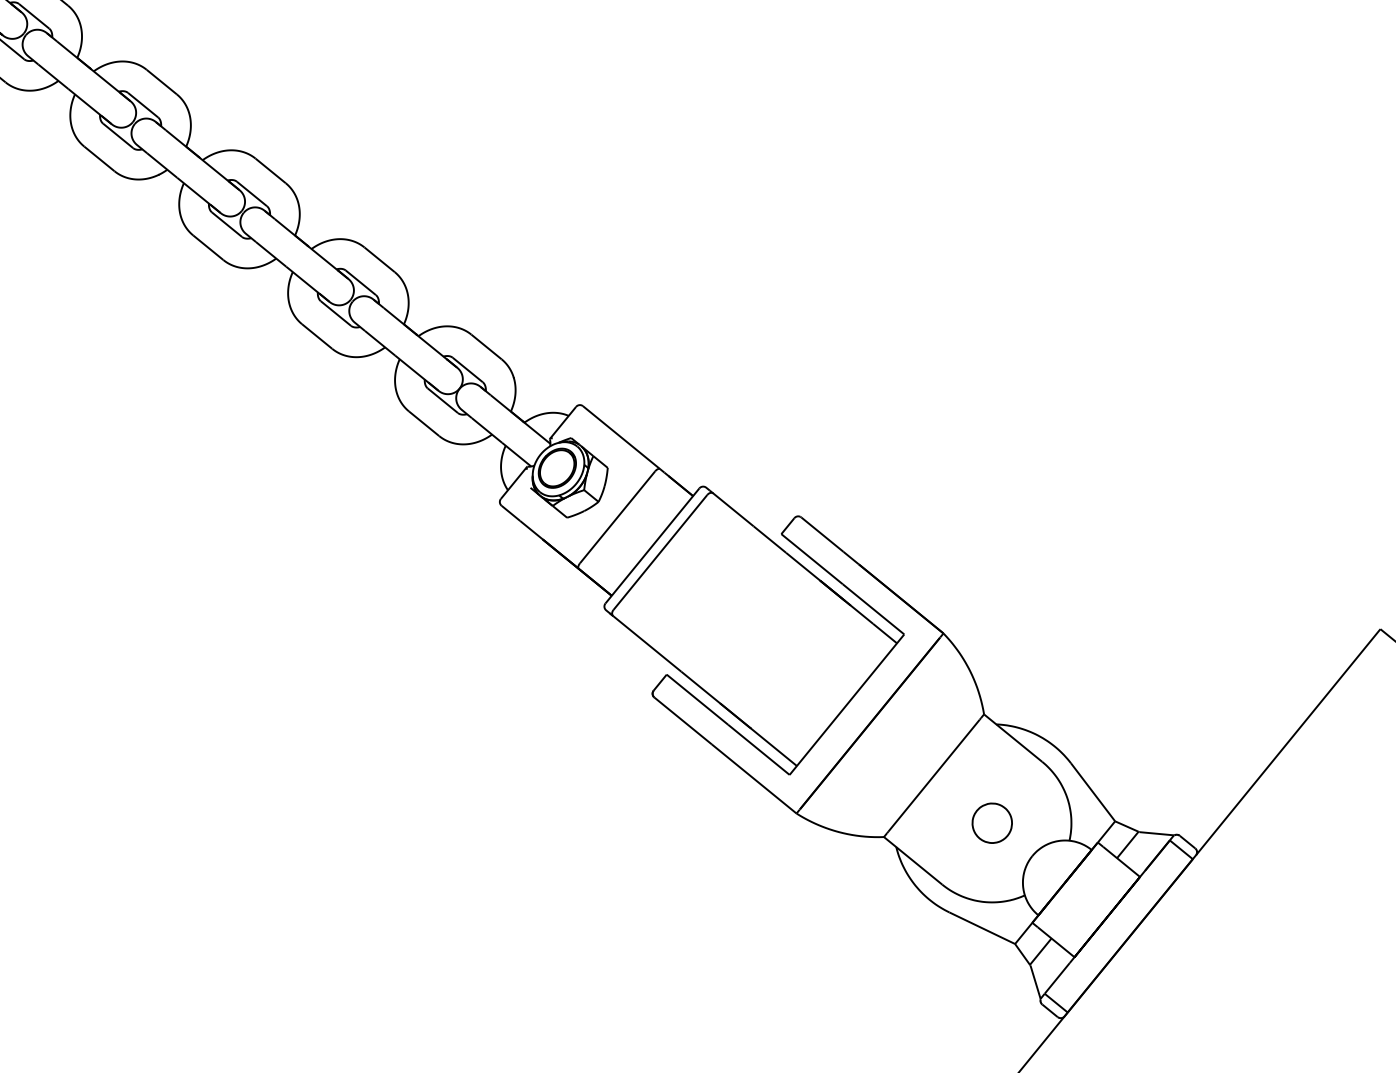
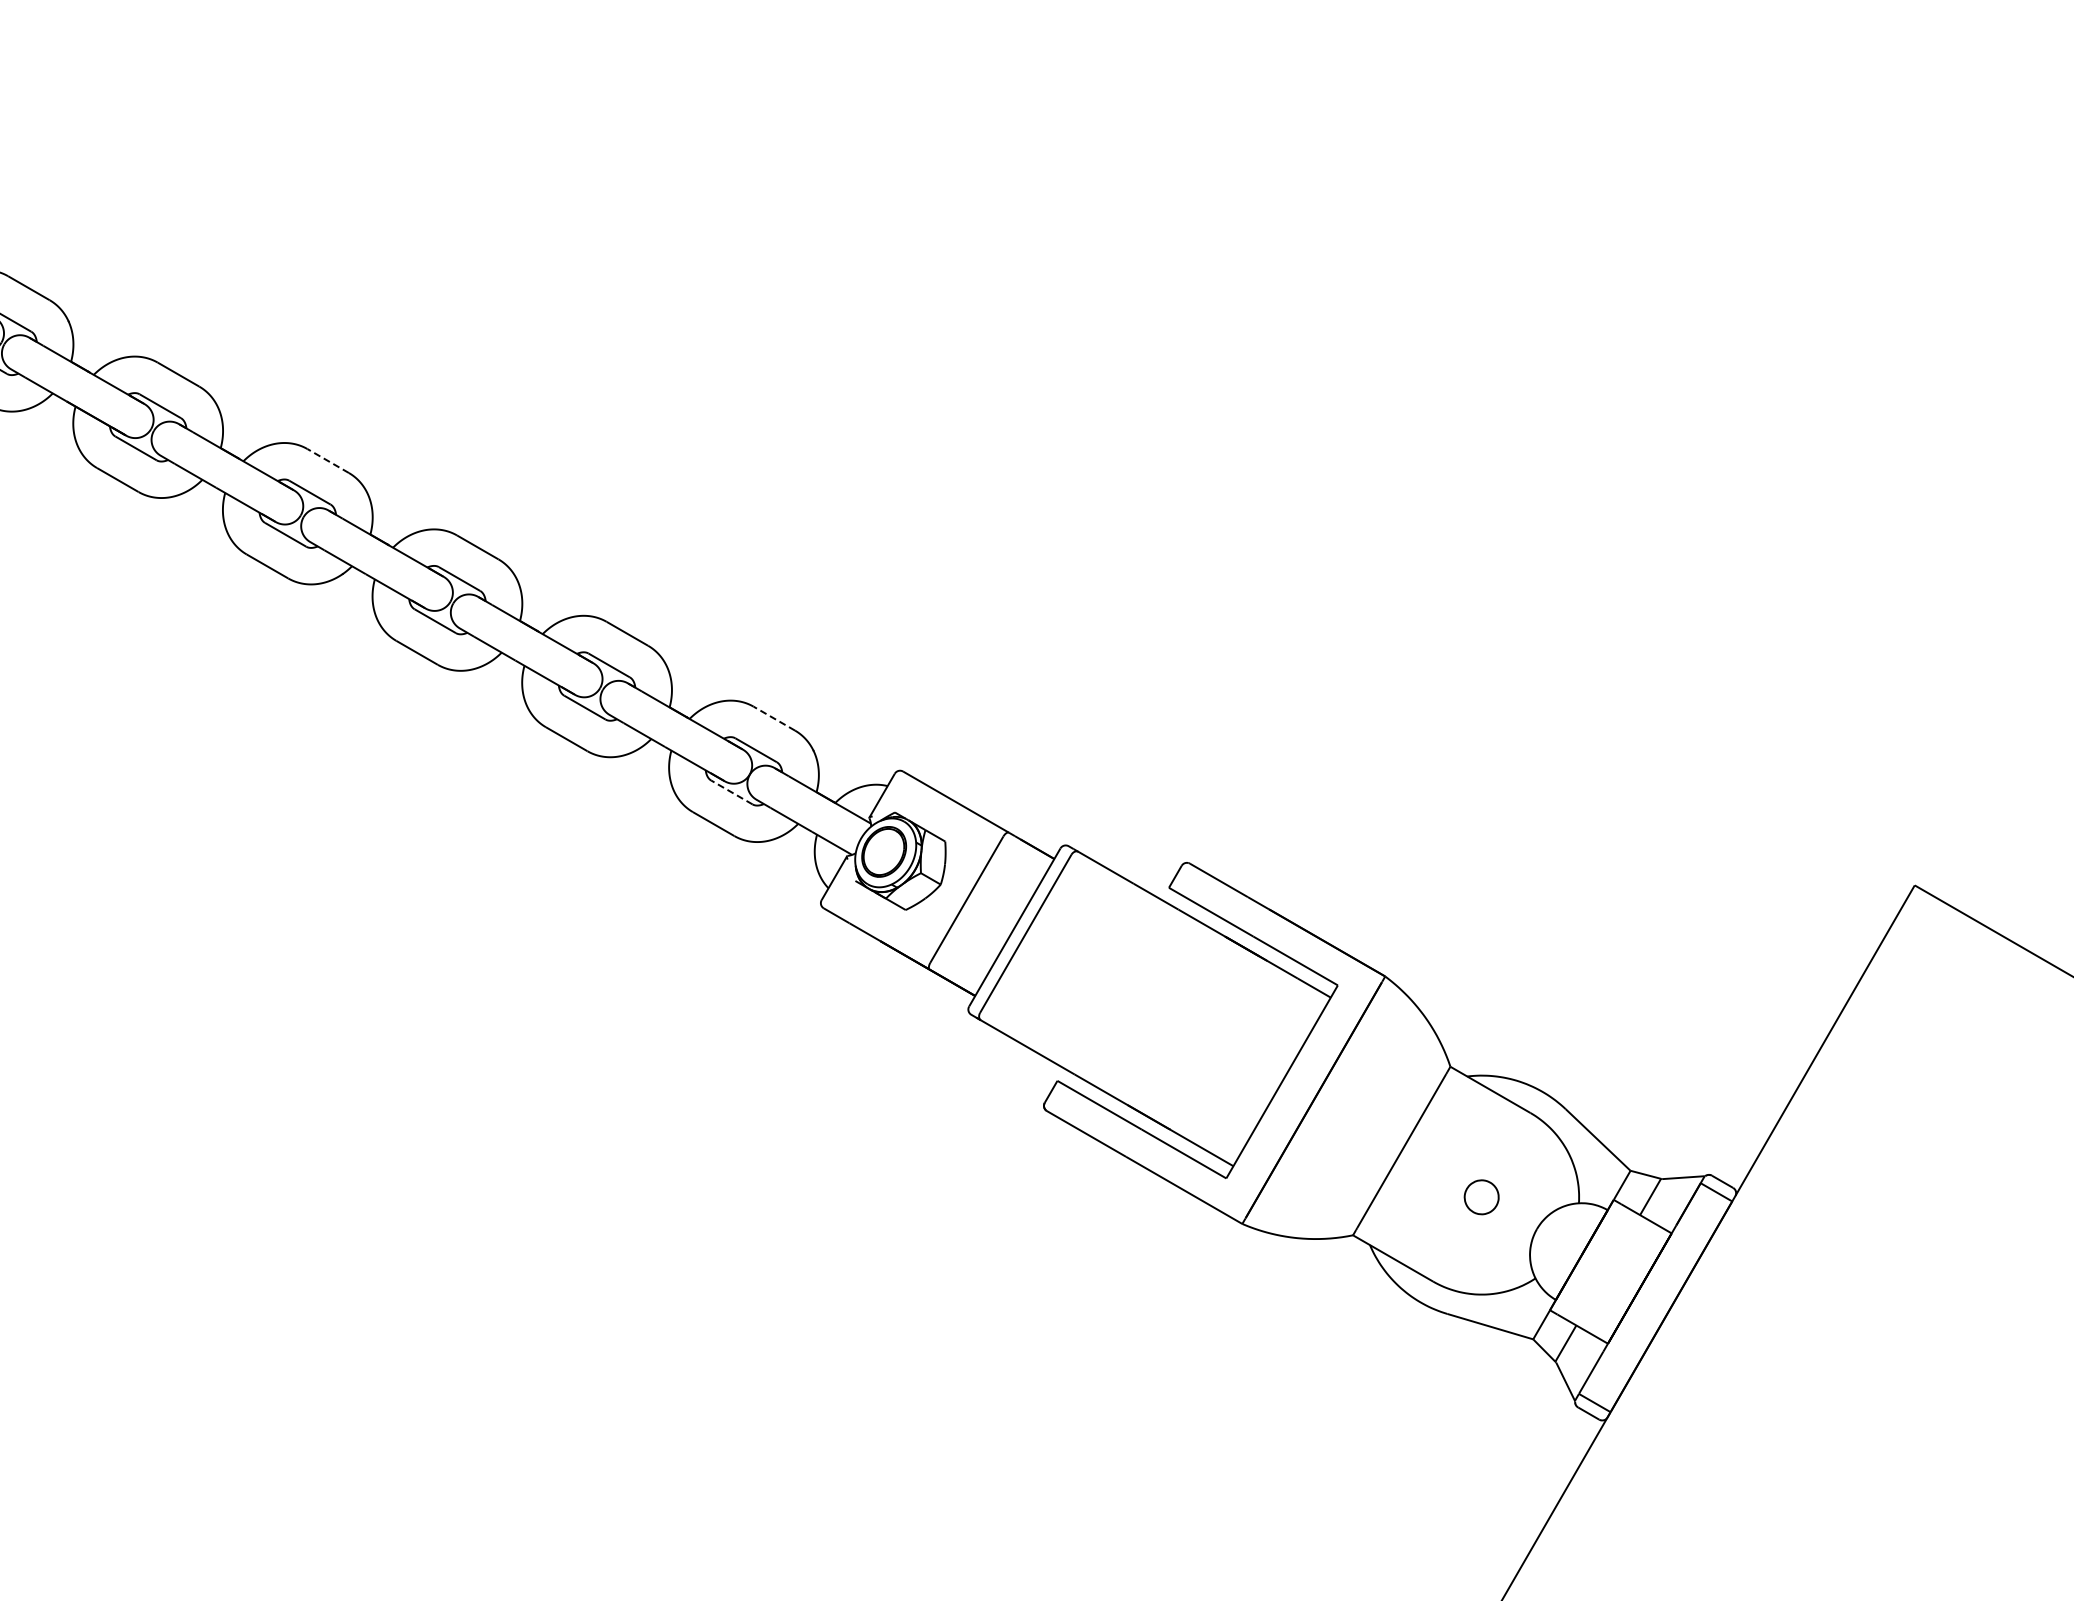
line: (162, 82) -> (328, 461), solid -> dashed
line: (486, 346) -> (774, 718), solid -> dashed
line: (442, 400) -> (731, 792), solid -> dashed
part: (992, 823) -> (1481, 1197), size x0.7

